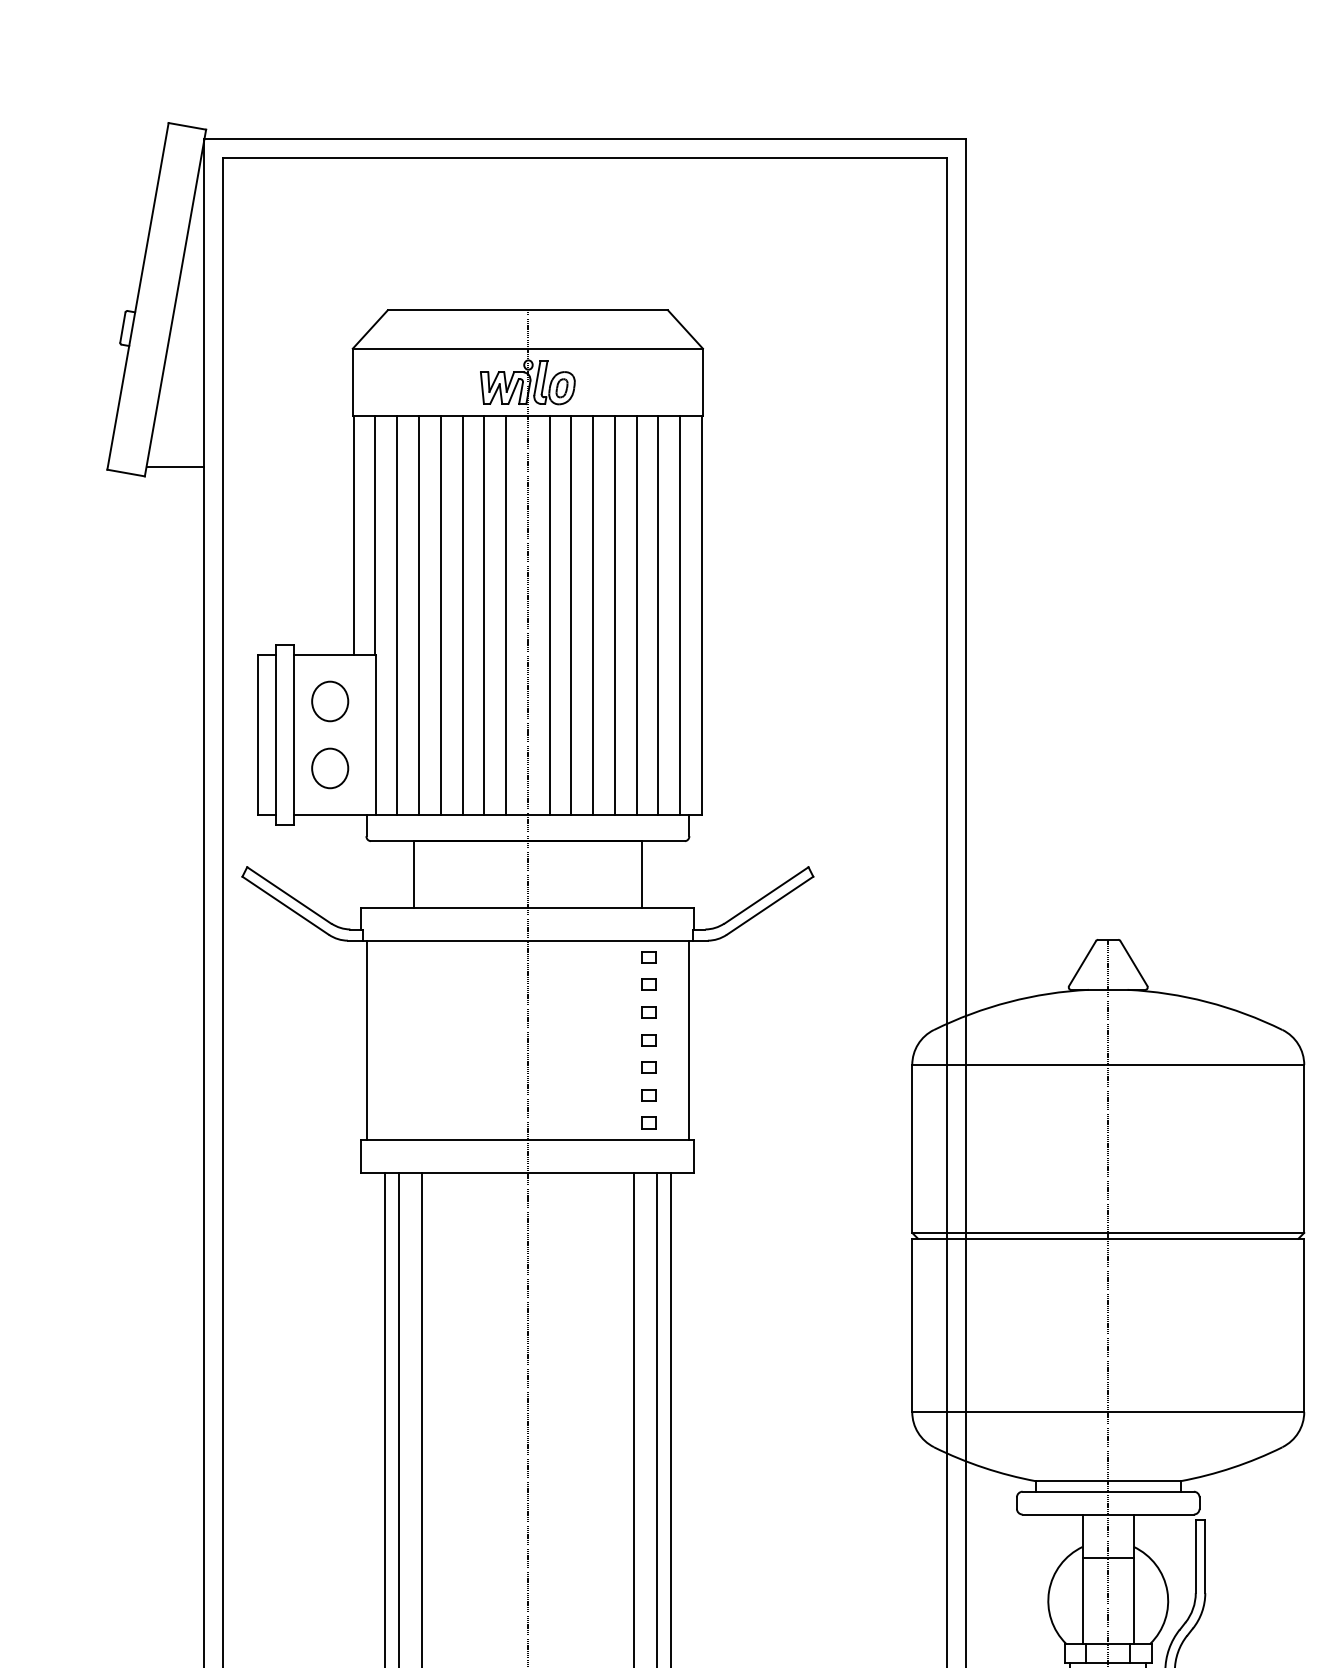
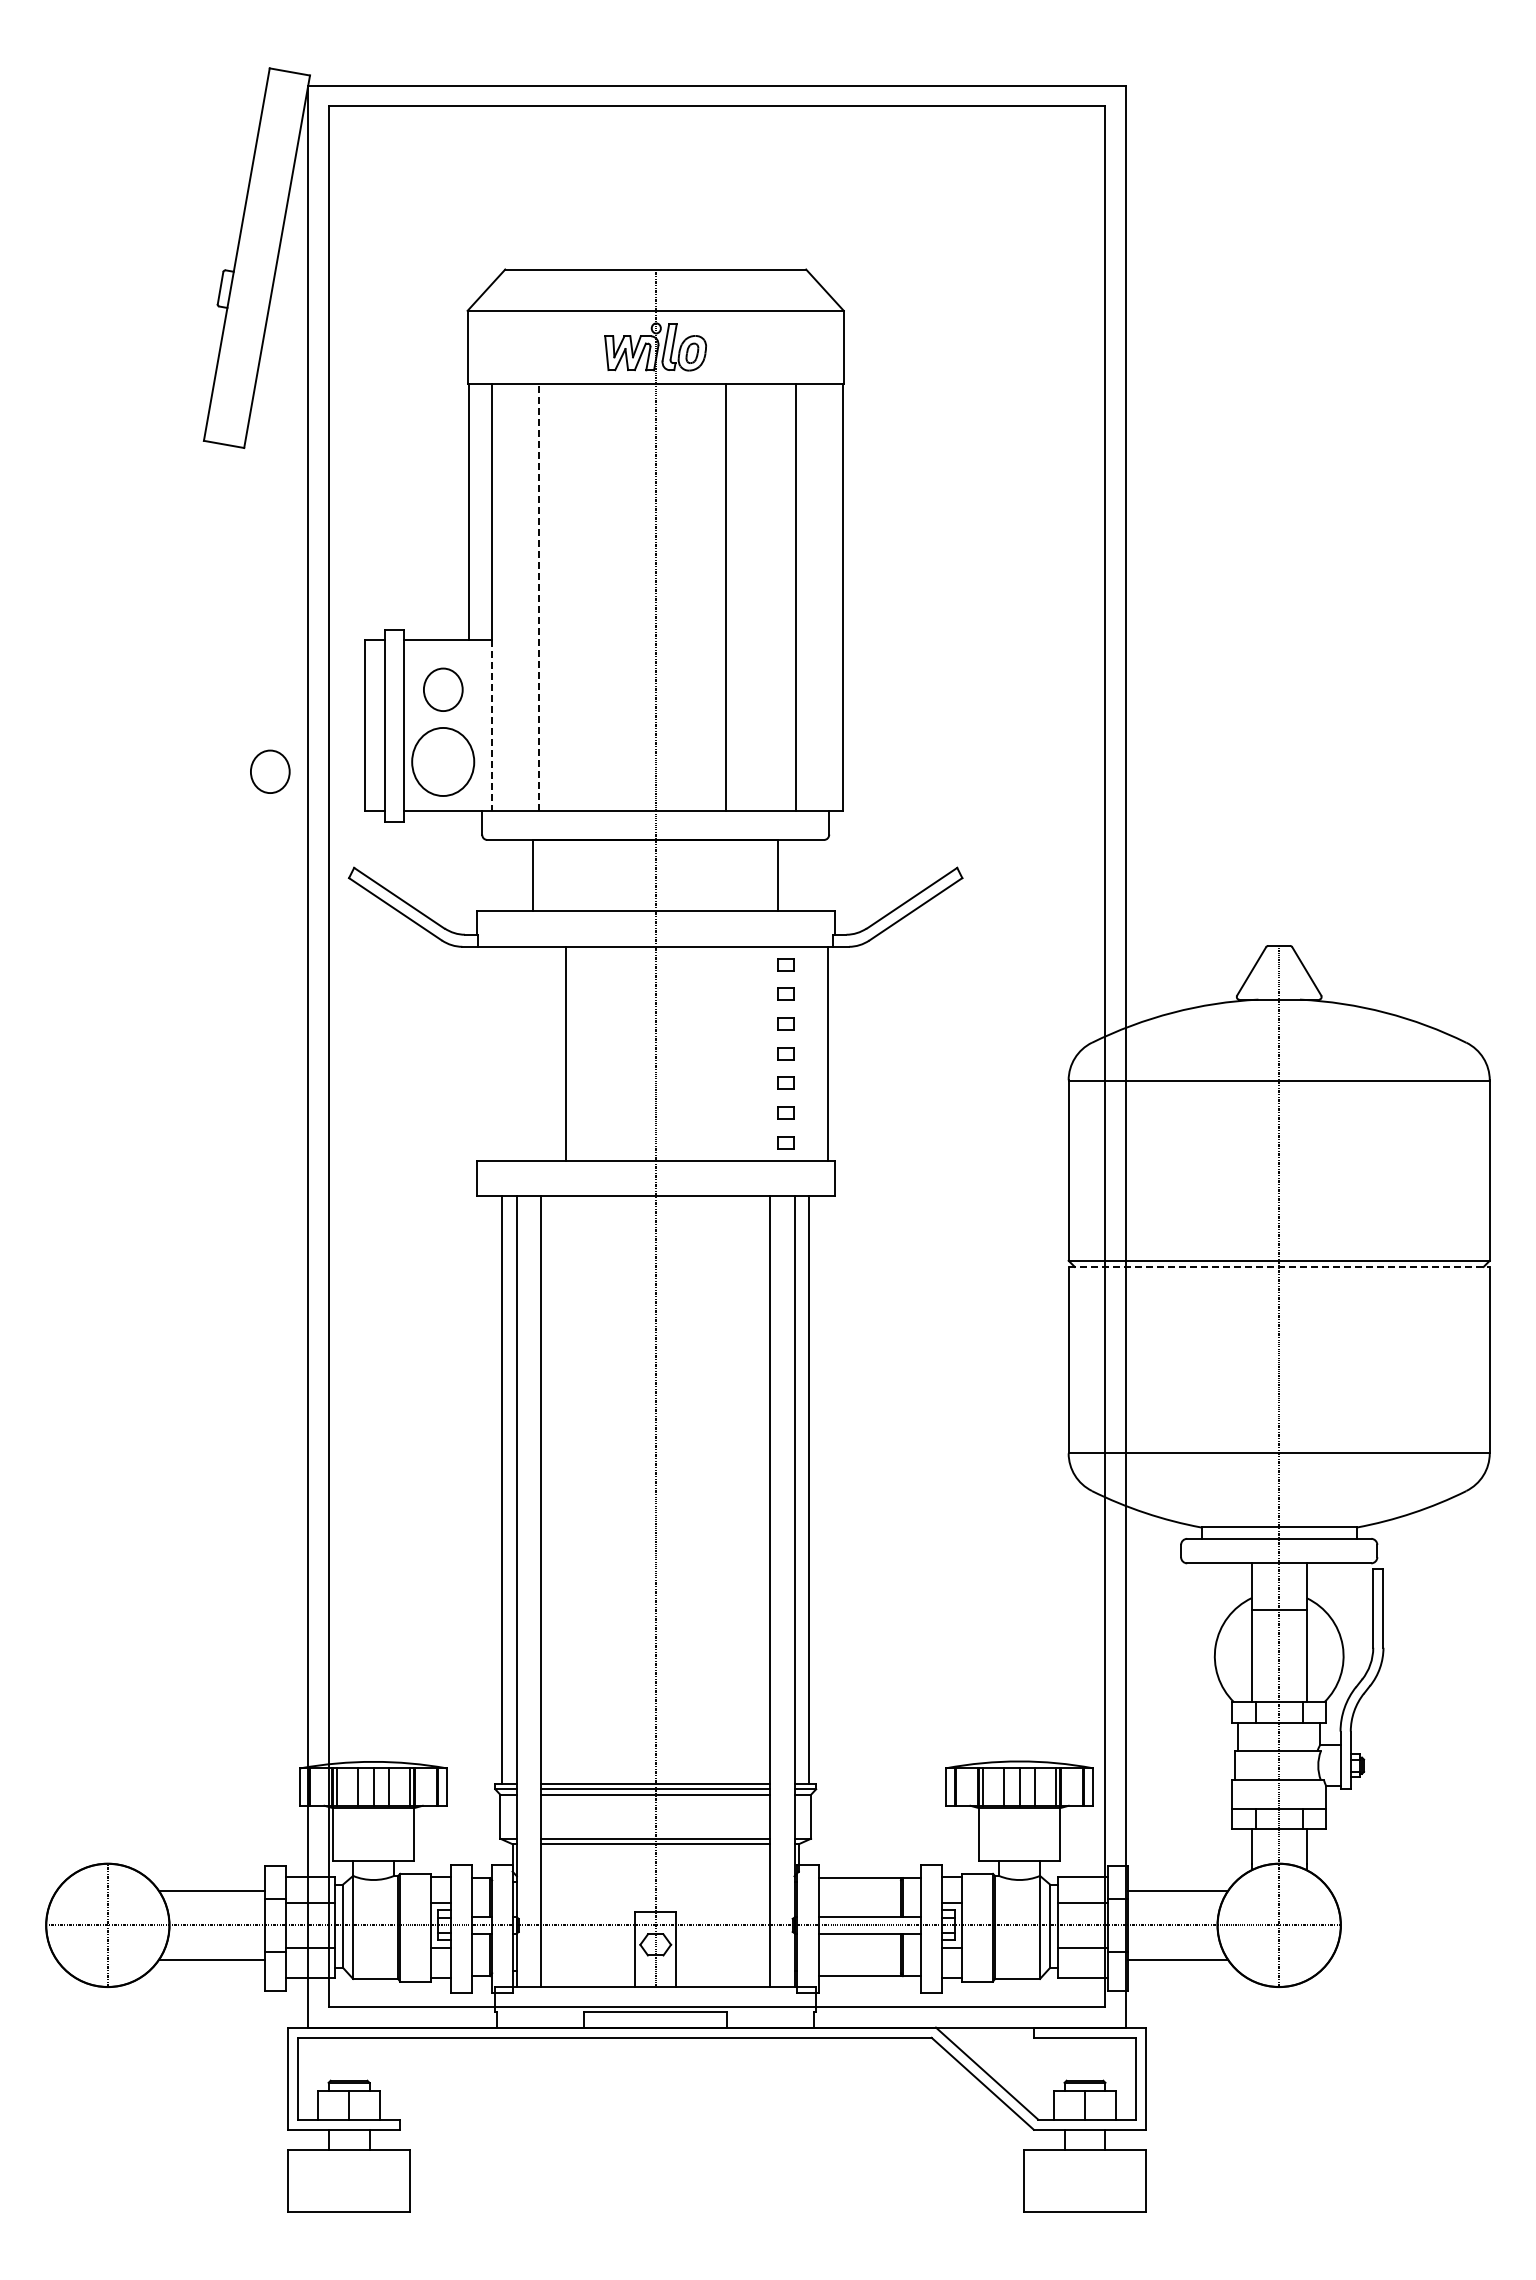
line: (175, 466) -> (277, 437), removed
line: (397, 615) -> (515, 597), removed
line: (418, 615) -> (538, 597), solid -> dashed
line: (441, 615) -> (562, 597), removed
line: (462, 615) -> (585, 597), removed
line: (483, 615) -> (608, 597), removed
line: (506, 615) -> (632, 597), removed
line: (550, 615) -> (679, 597), removed
line: (571, 615) -> (702, 597), removed
line: (615, 615) -> (749, 597), removed
line: (636, 615) -> (772, 597), removed
line: (680, 615) -> (819, 597), removed
line: (375, 734) -> (492, 725), solid -> dashed
part: (330, 768) -> (443, 761), size x1.6
part: (169, 777) -> (270, 771), added
line: (367, 1039) -> (566, 1053), moved
line: (1108, 1238) -> (1279, 1266), solid -> dashed

